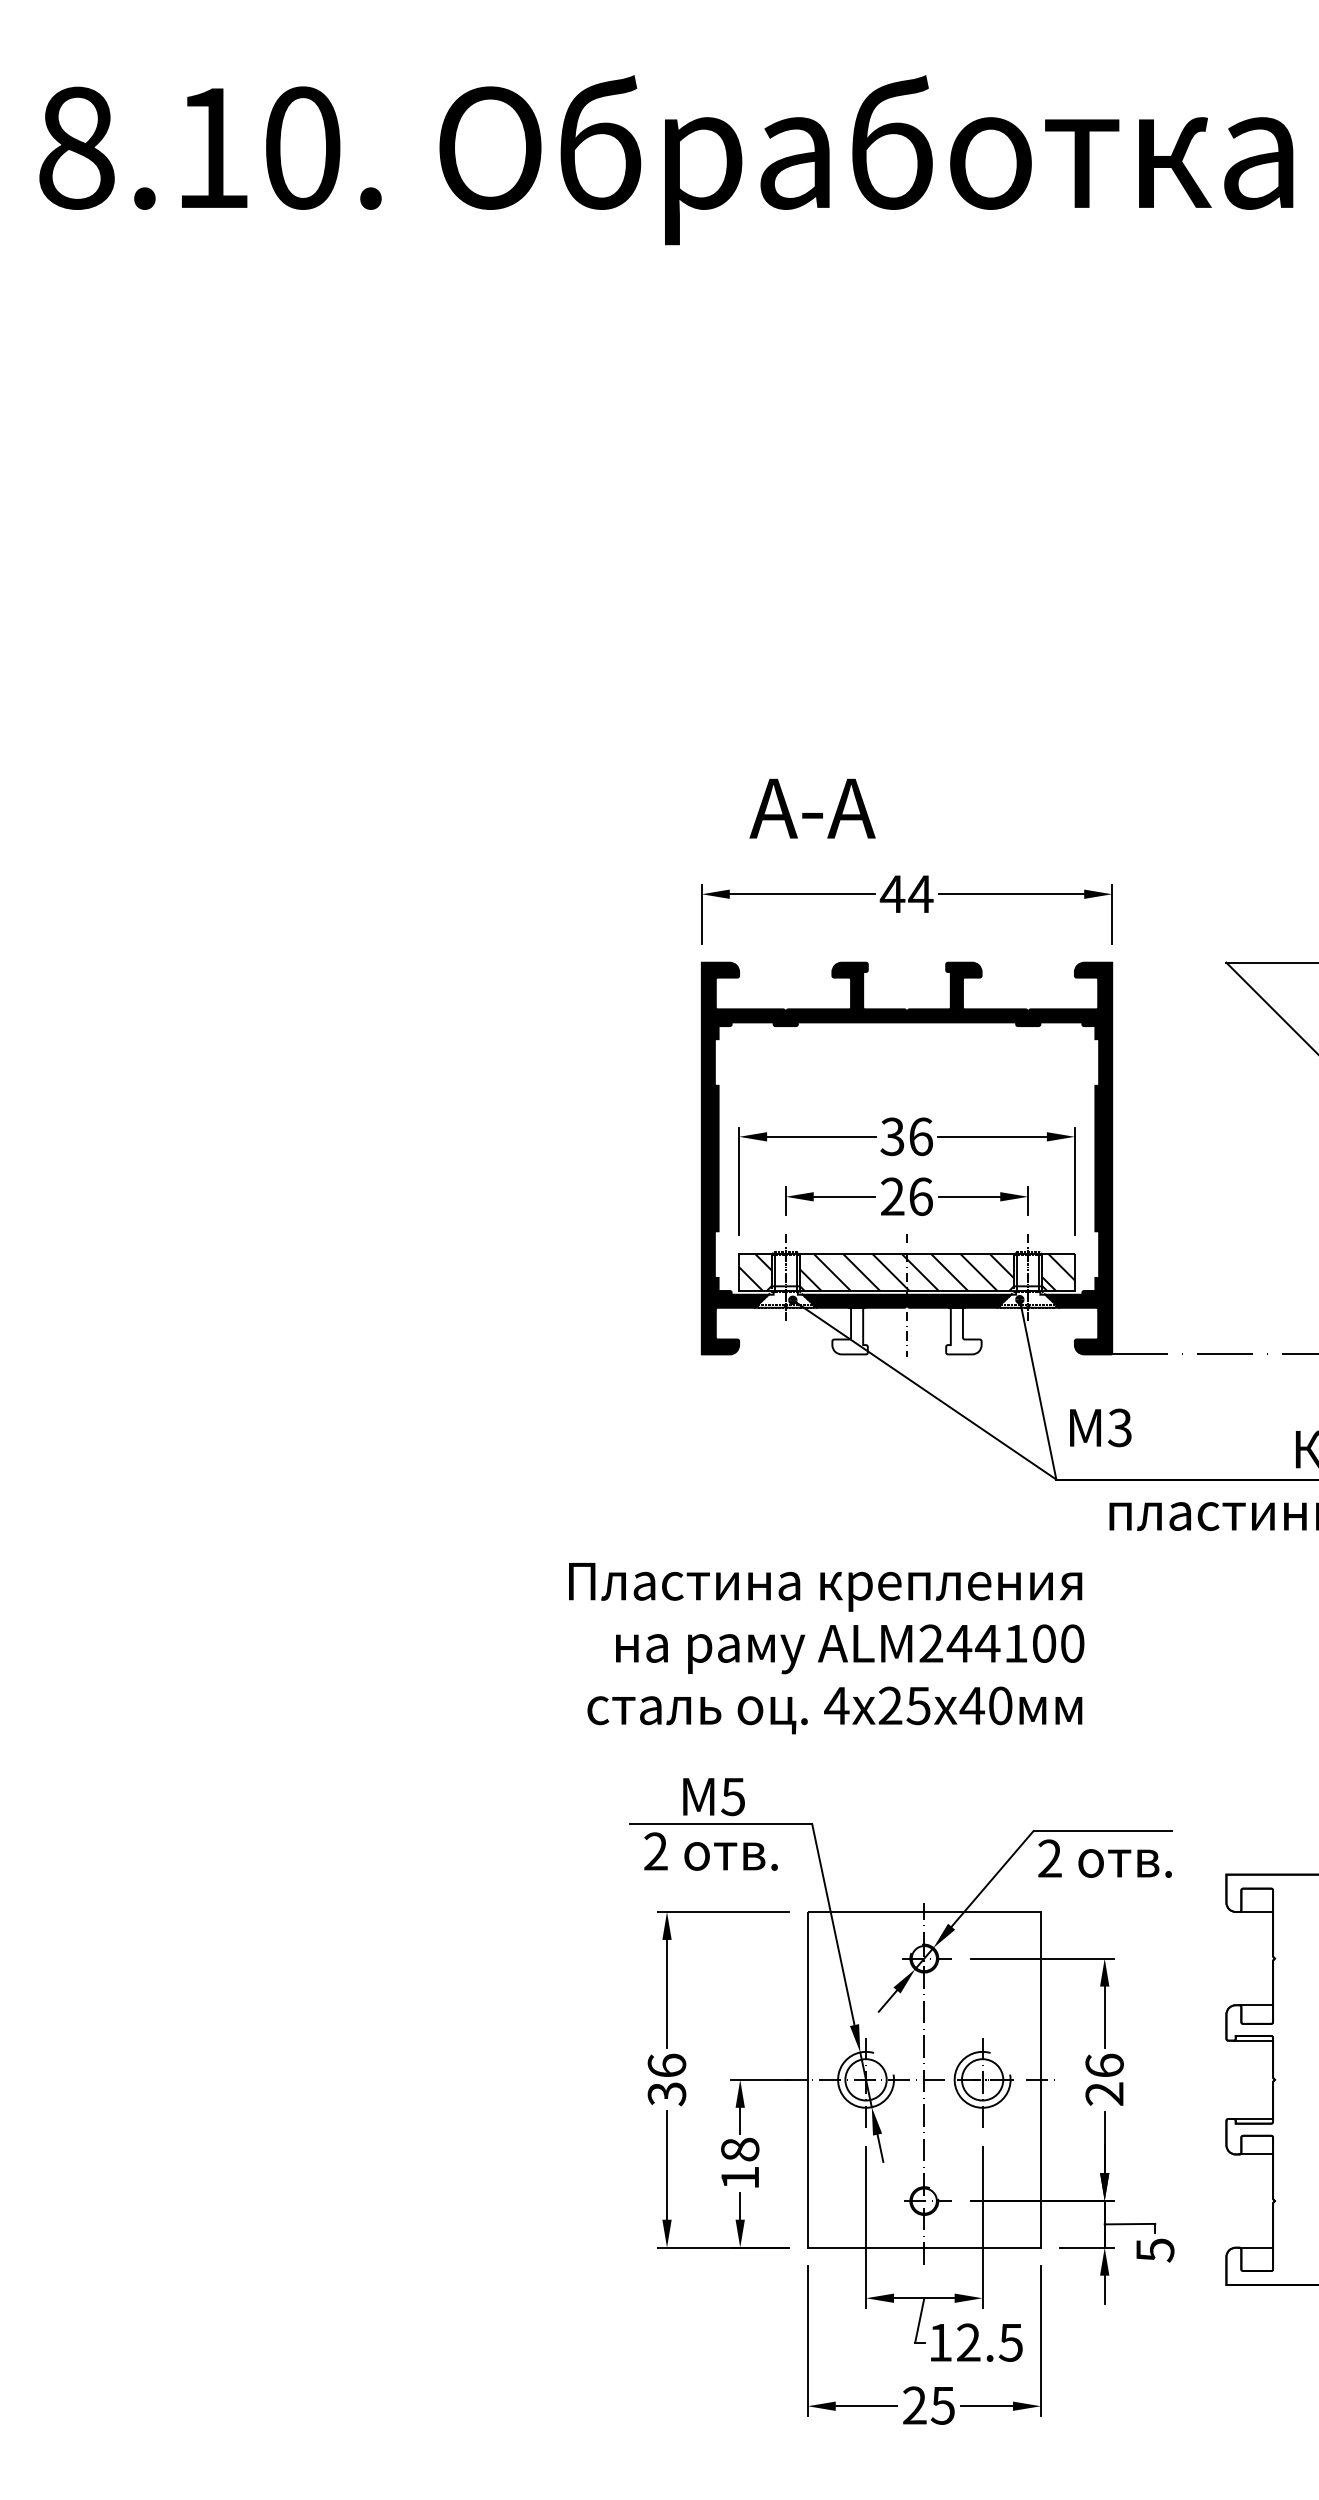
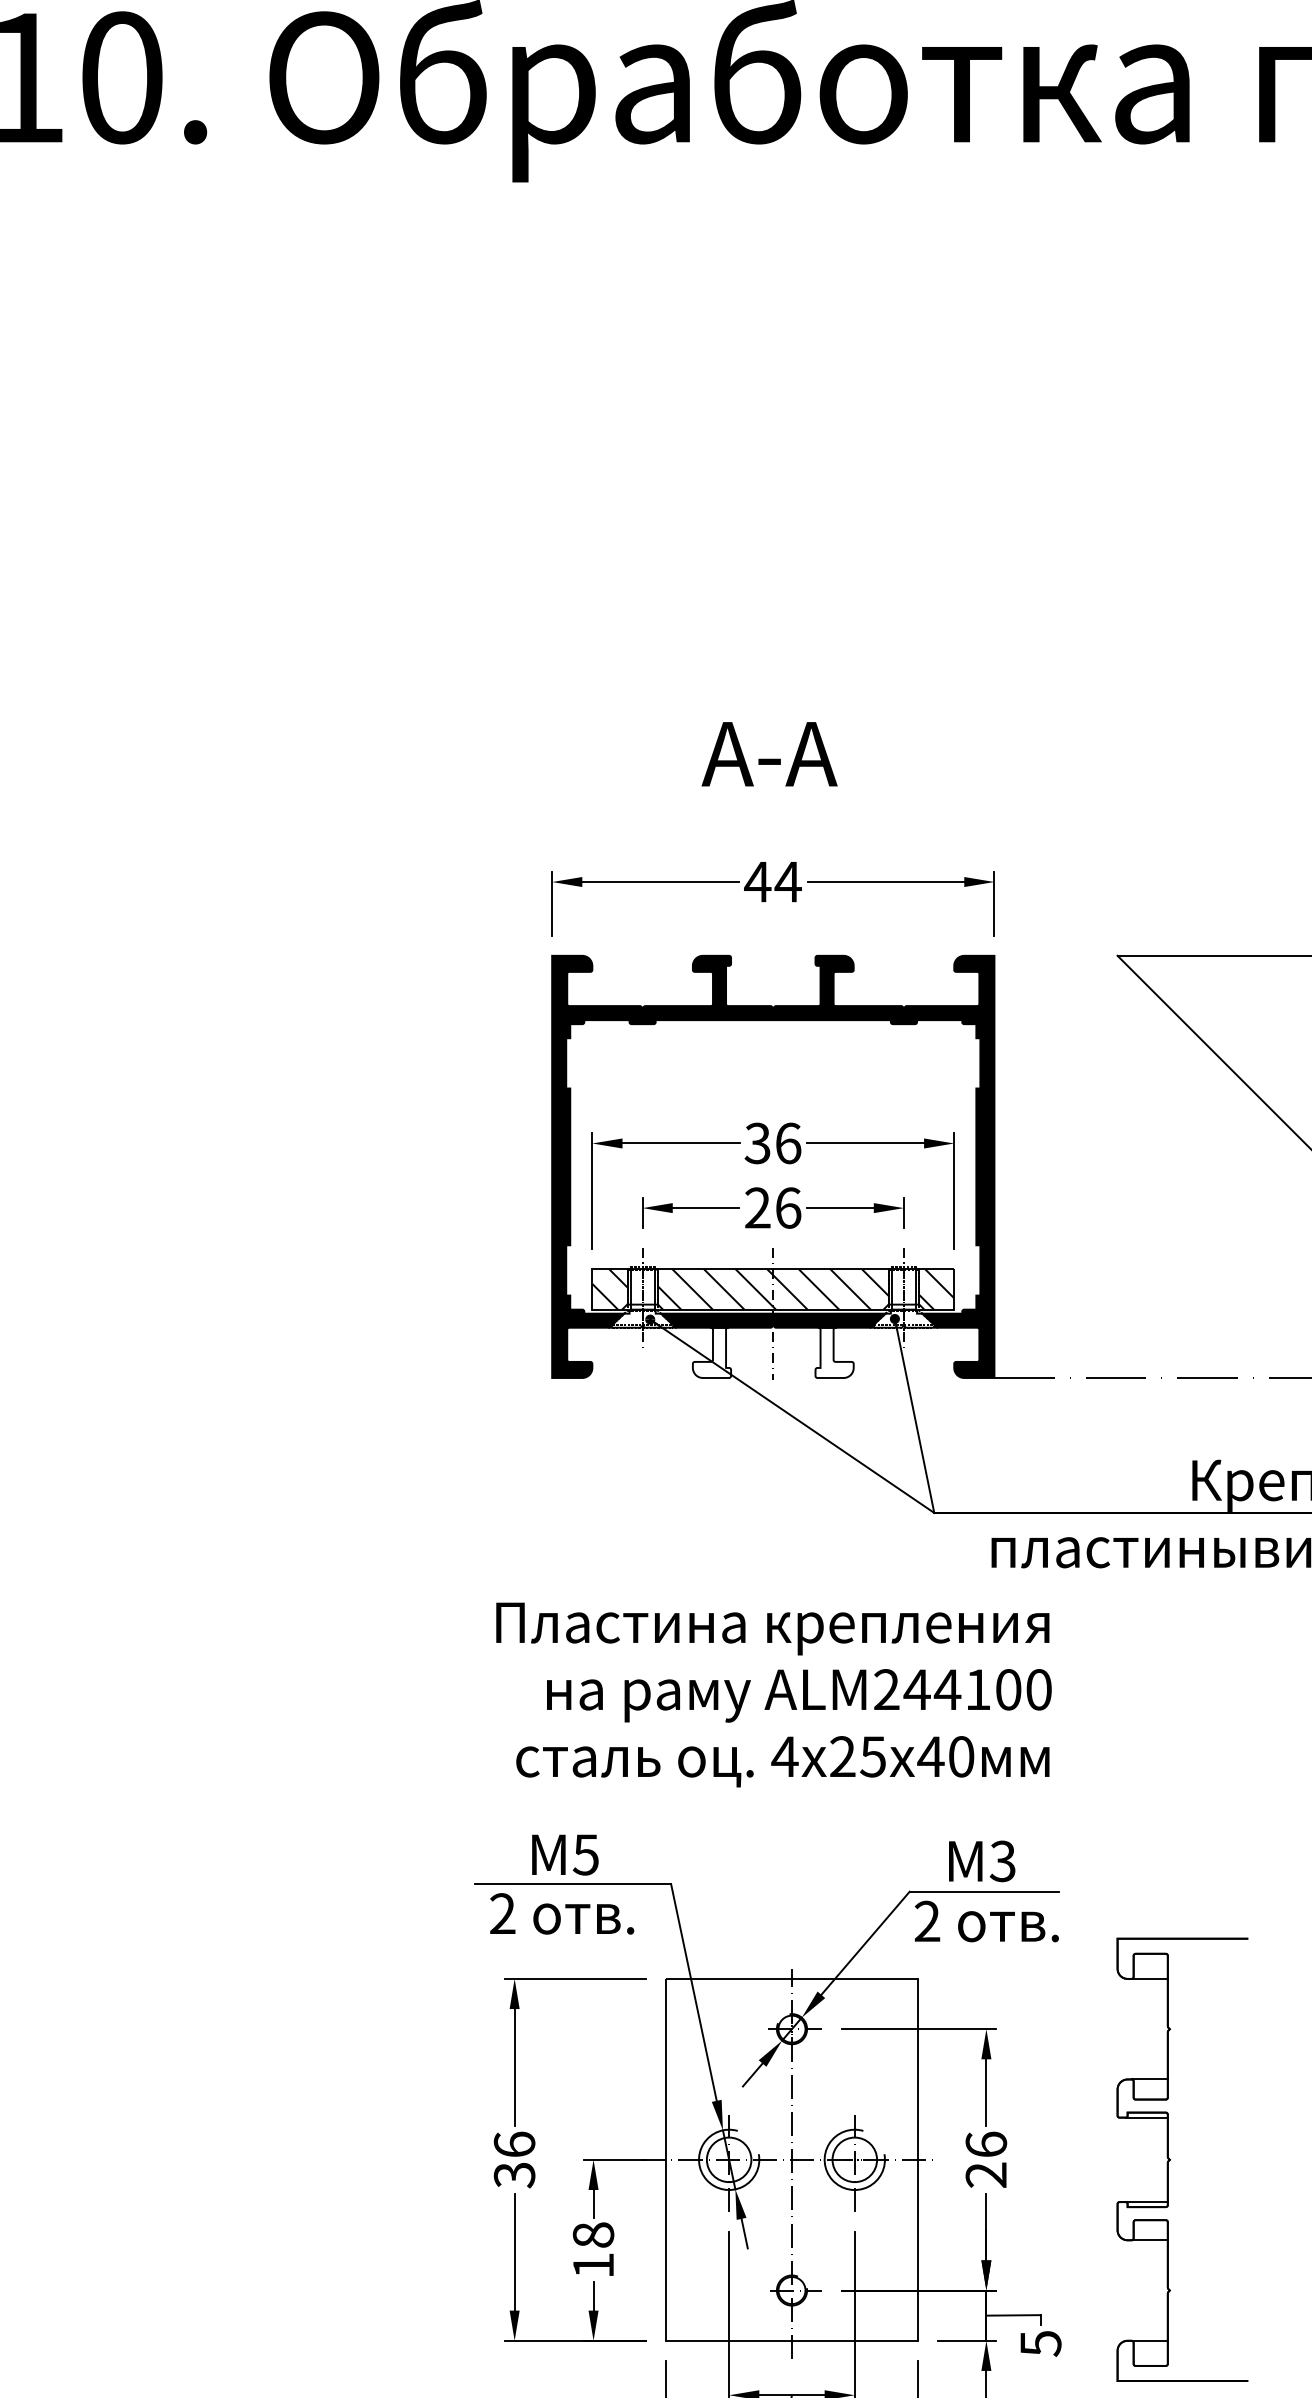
text: (812, 808) -> (769, 754), moved
text: (1100, 1427) -> (981, 1860), moved
text: (826, 1648) -> (773, 1694), moved

